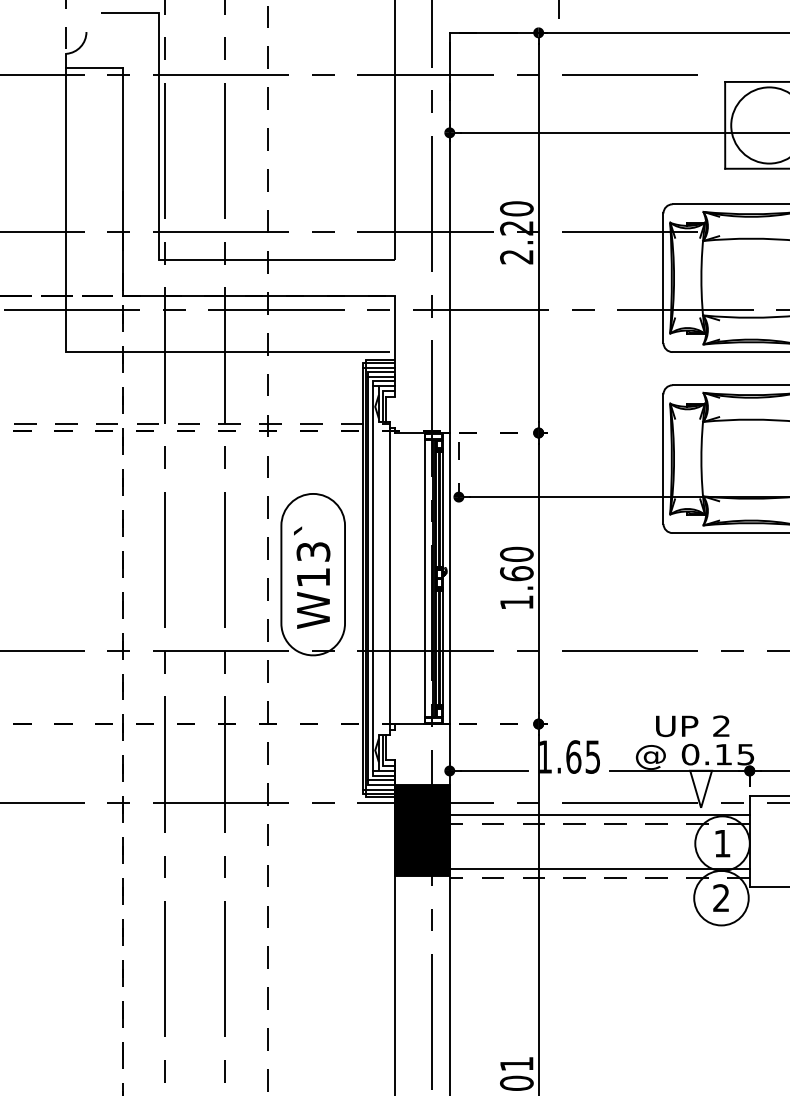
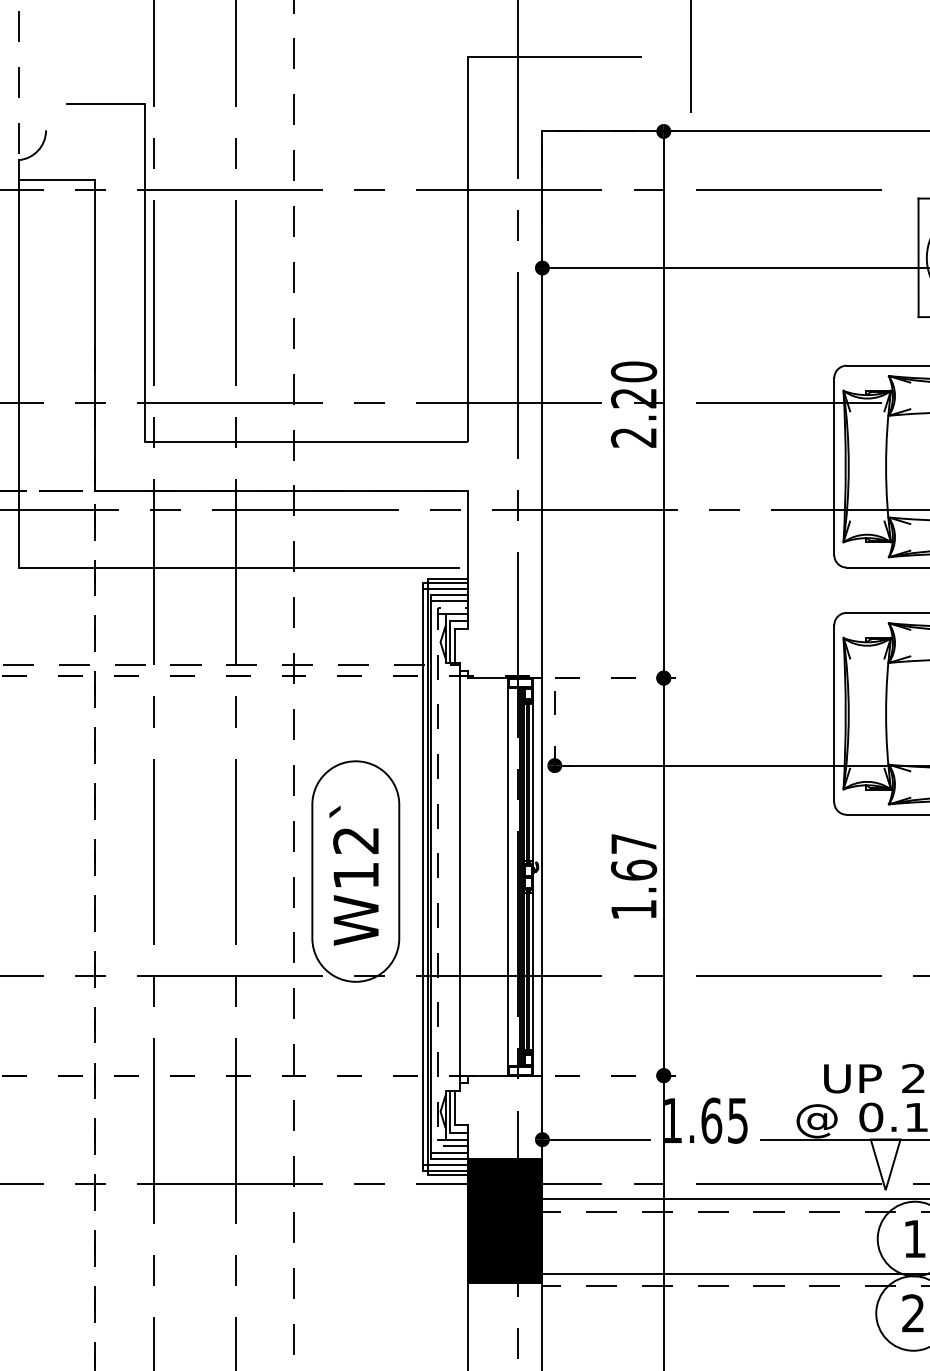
text: (313, 551) -> (356, 839), W13` -> W12`
text: (516, 553) -> (633, 842), 1.60 -> 1.67
line: (373, 578) -> (438, 876), solid -> dashed

